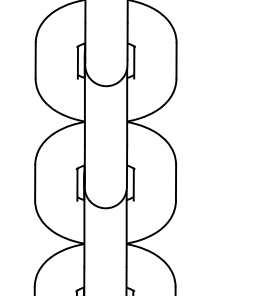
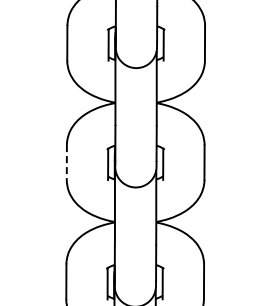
line: (34, 183) -> (66, 163), solid -> dashed

